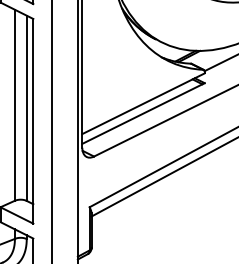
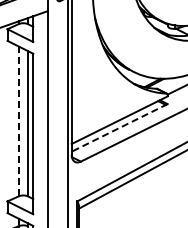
line: (14, 105) -> (18, 121), solid -> dashed
line: (143, 113) -> (119, 127), solid -> dashed

